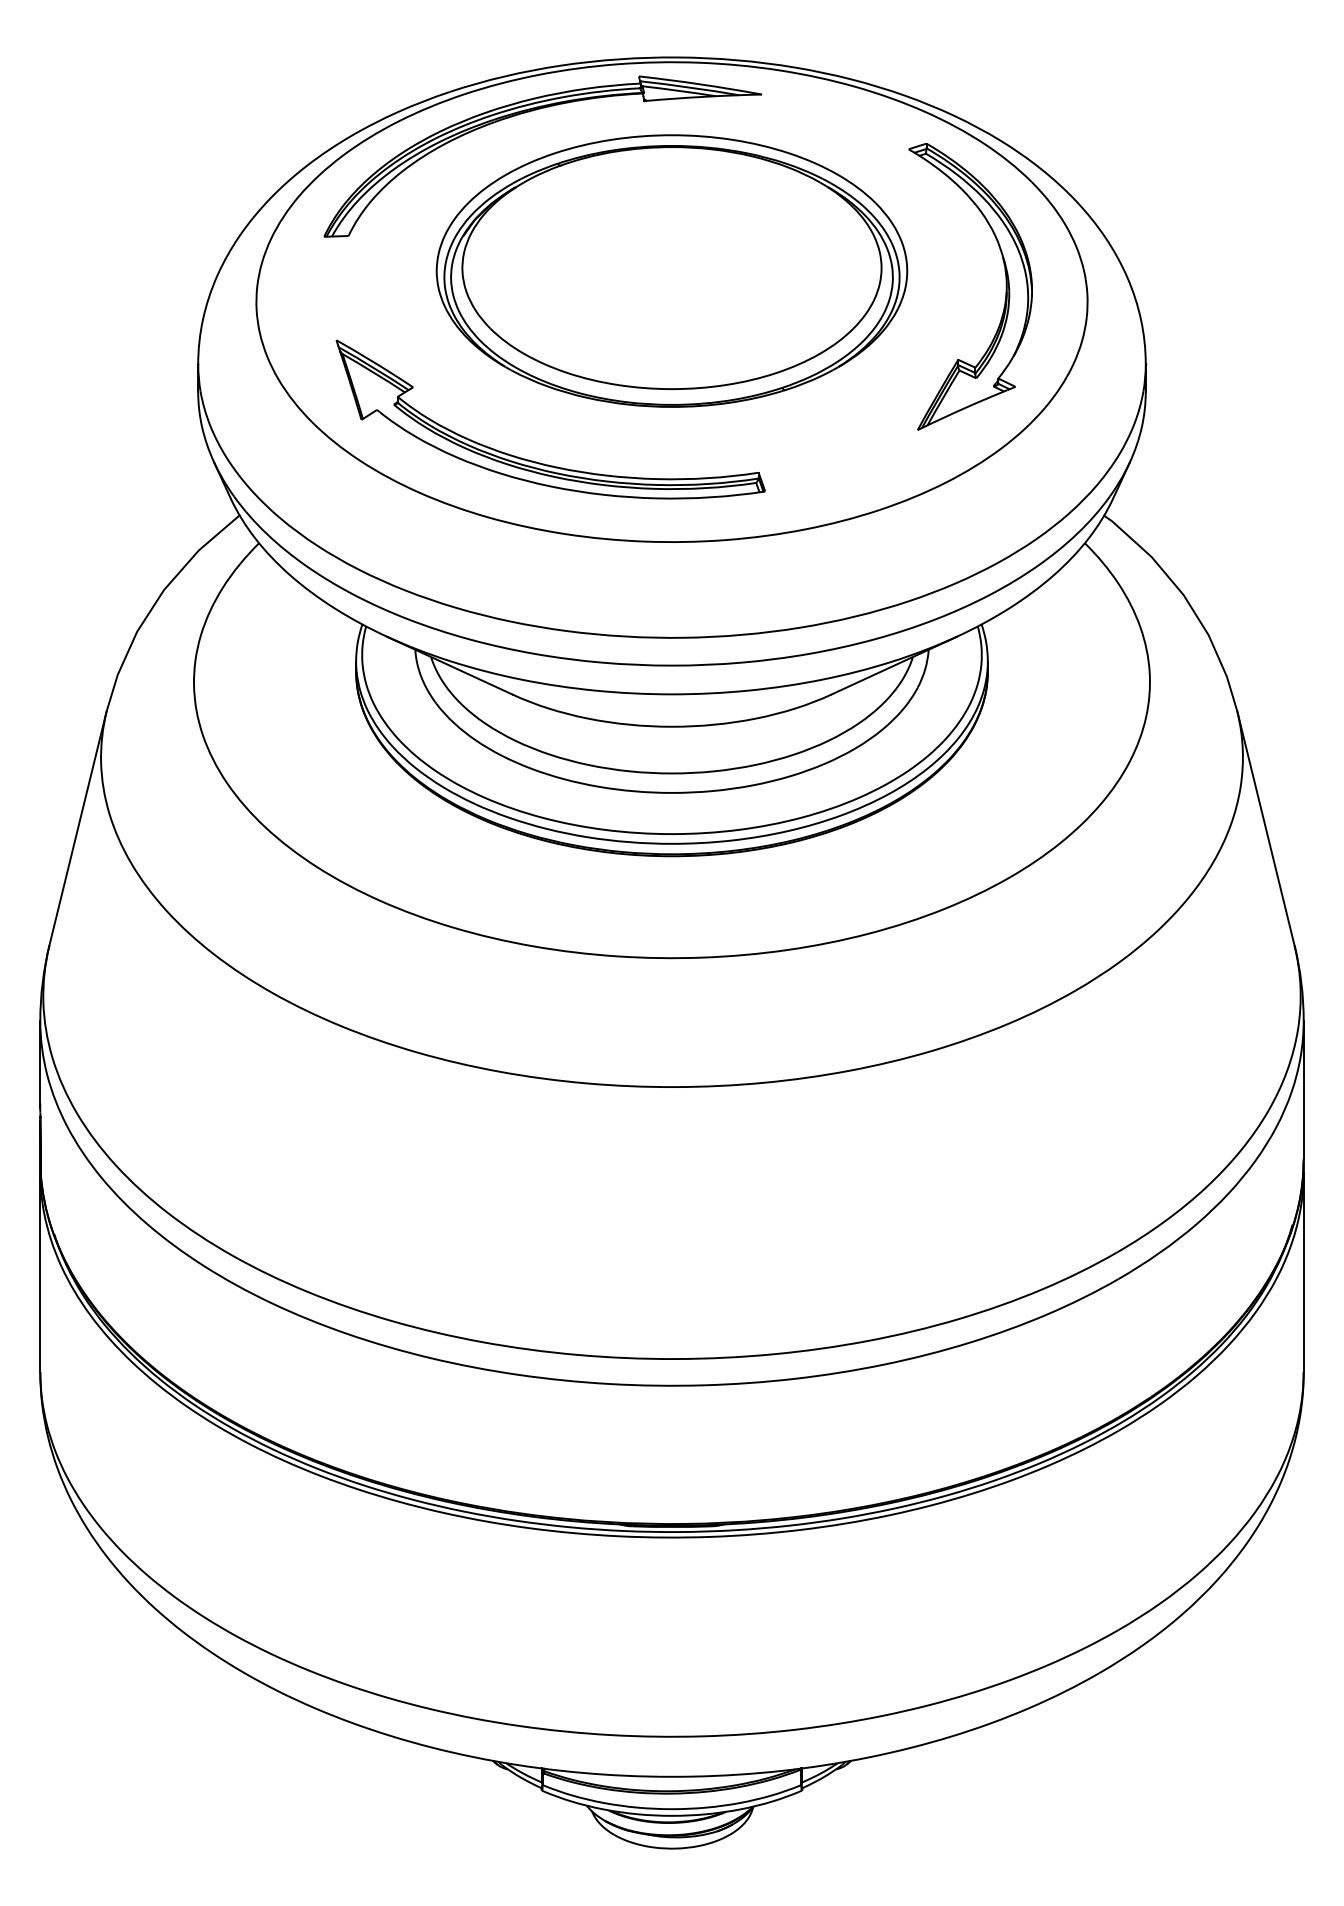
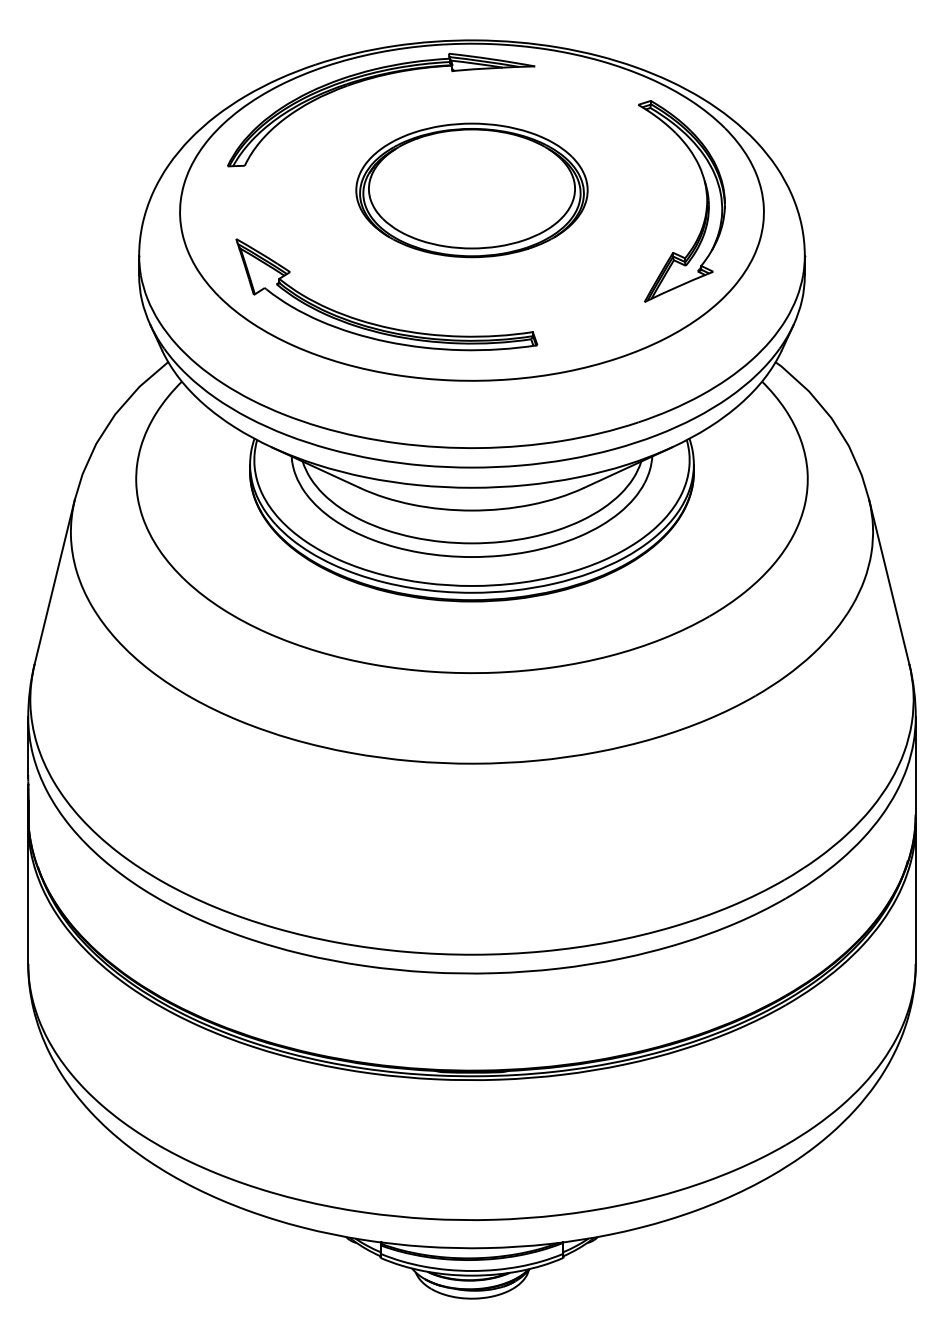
part: (671, 270) -> (471, 190), size x0.7

